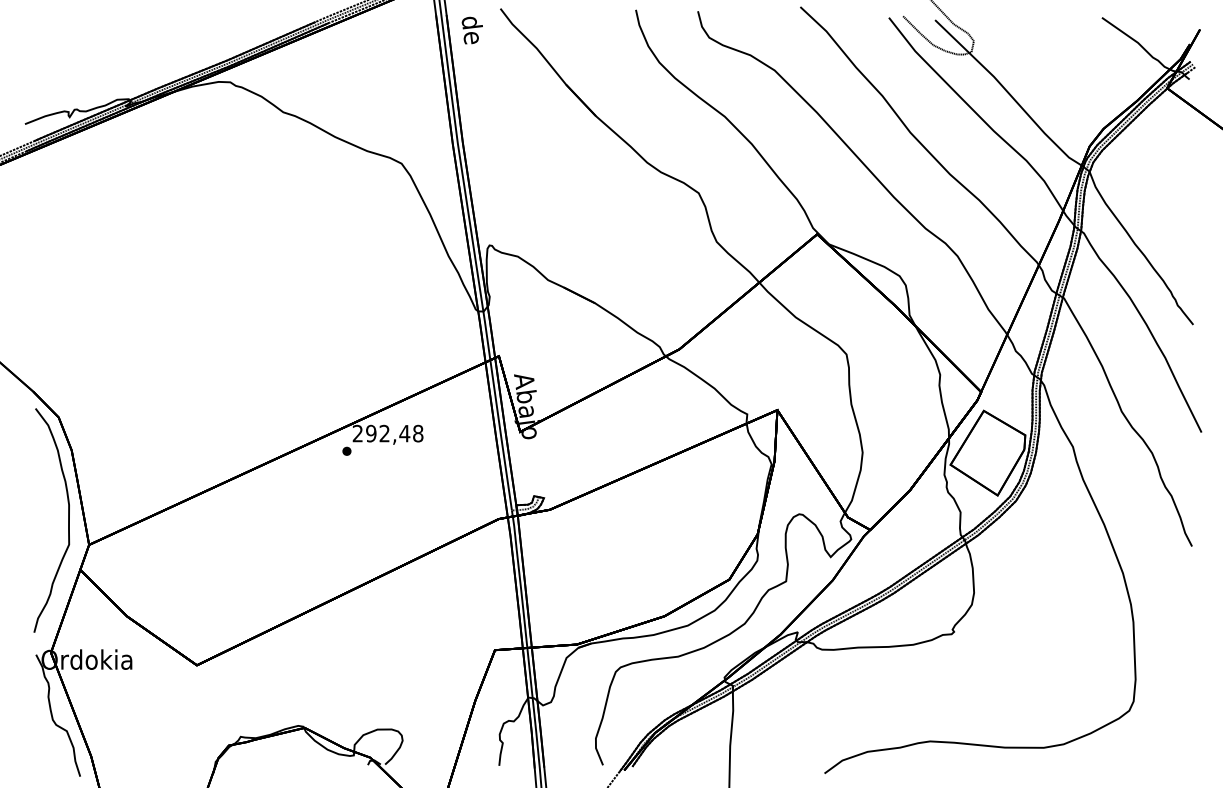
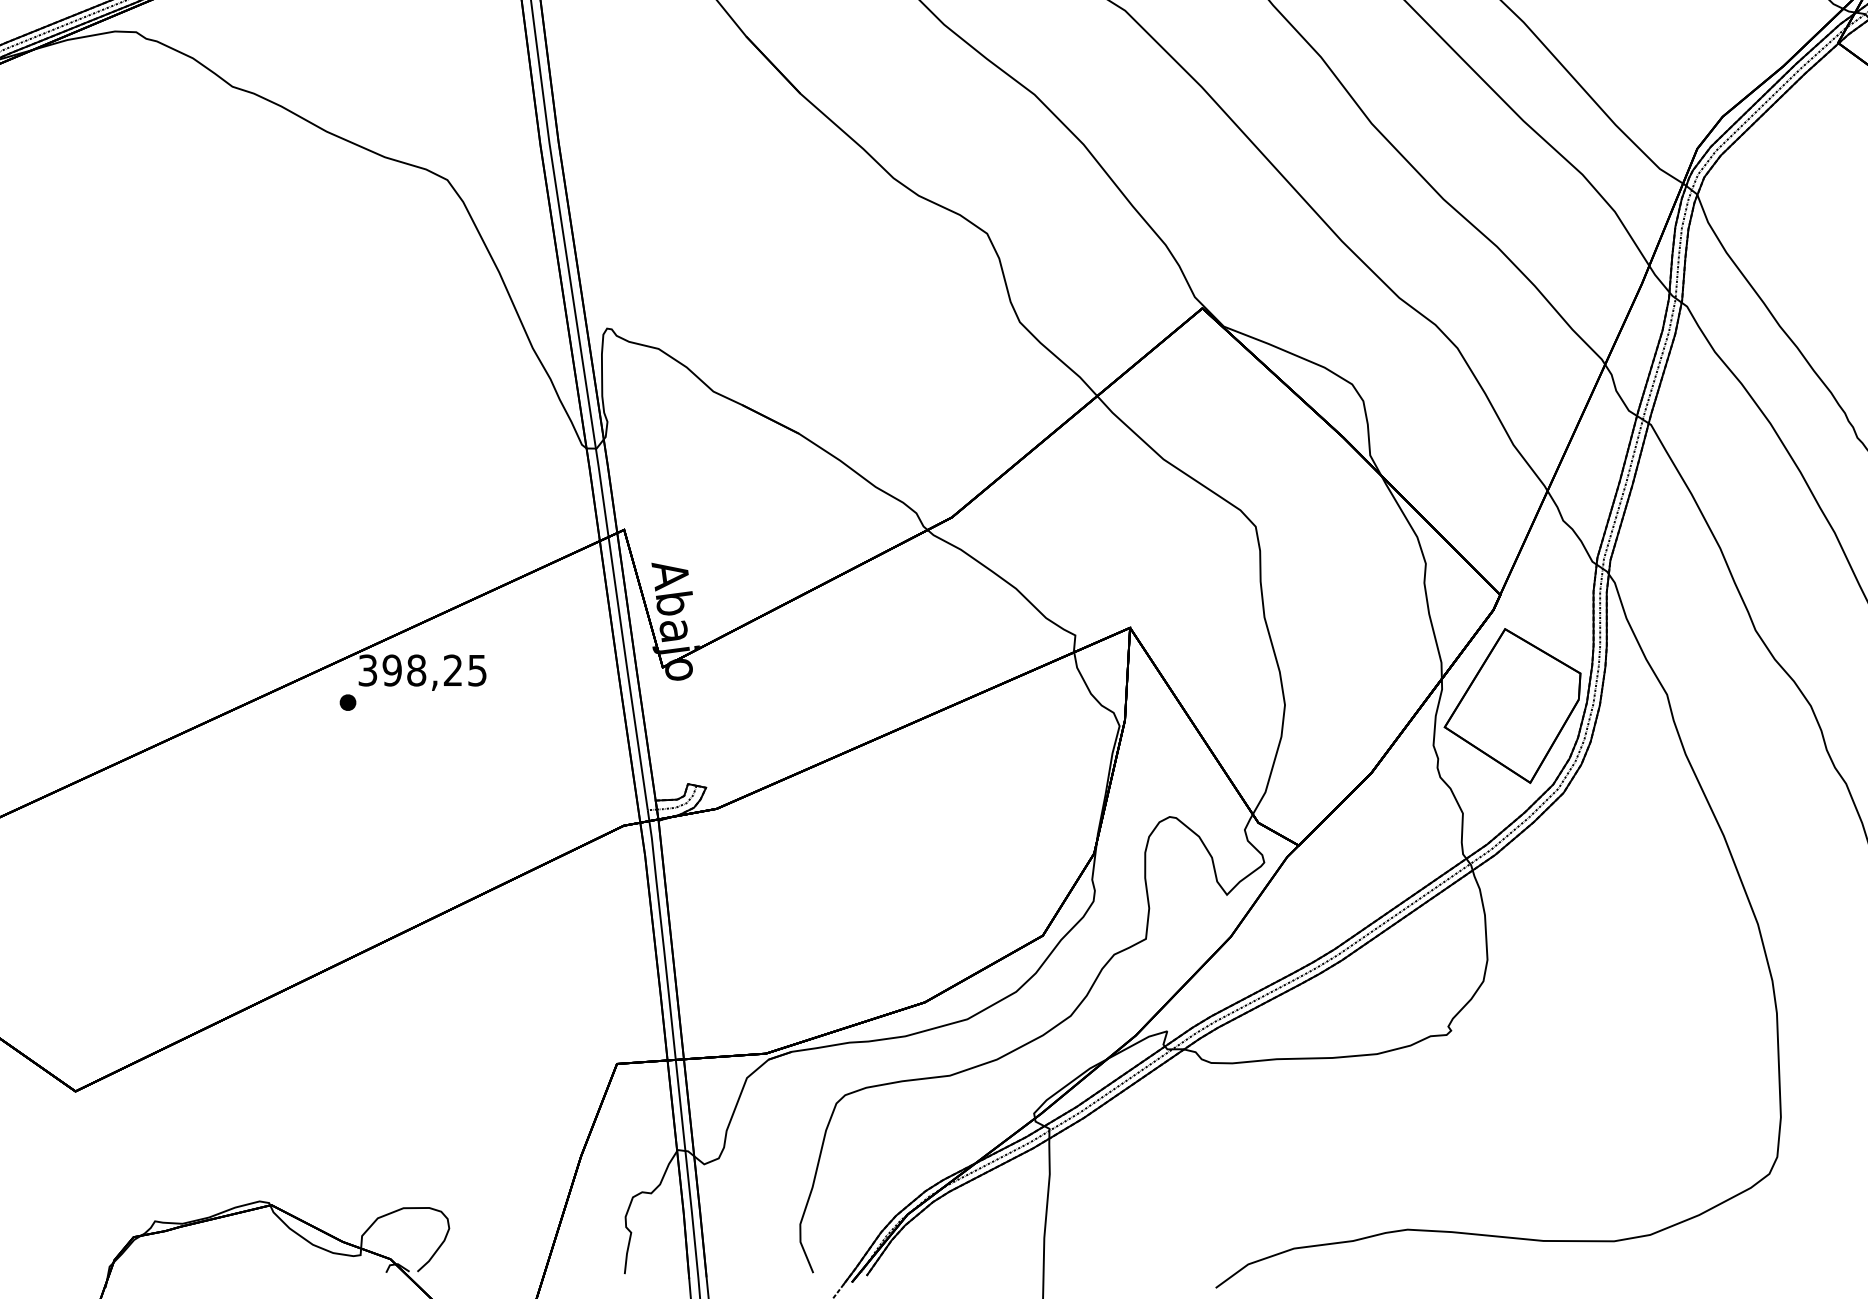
text: (387, 433) -> (421, 670), 292,48 -> 398,25

